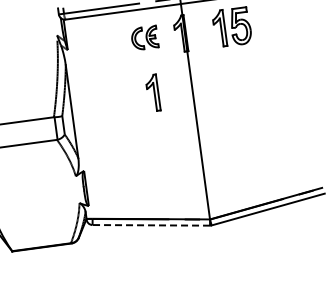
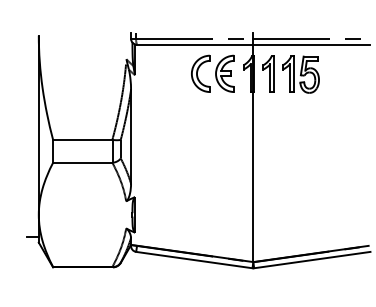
part: (144, 38) -> (212, 73), size x1.67
part: (152, 92) -> (268, 73), moved
line: (151, 225) -> (194, 260), dashed -> solid

